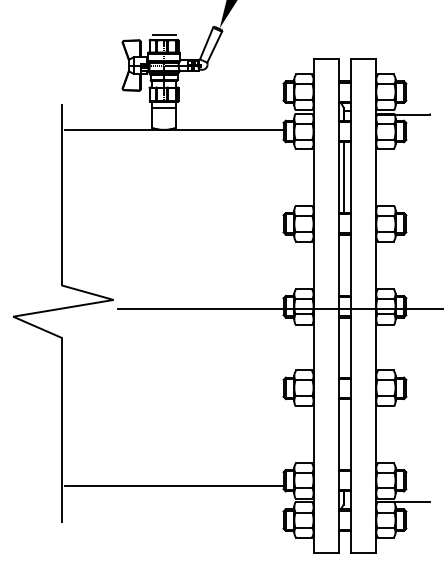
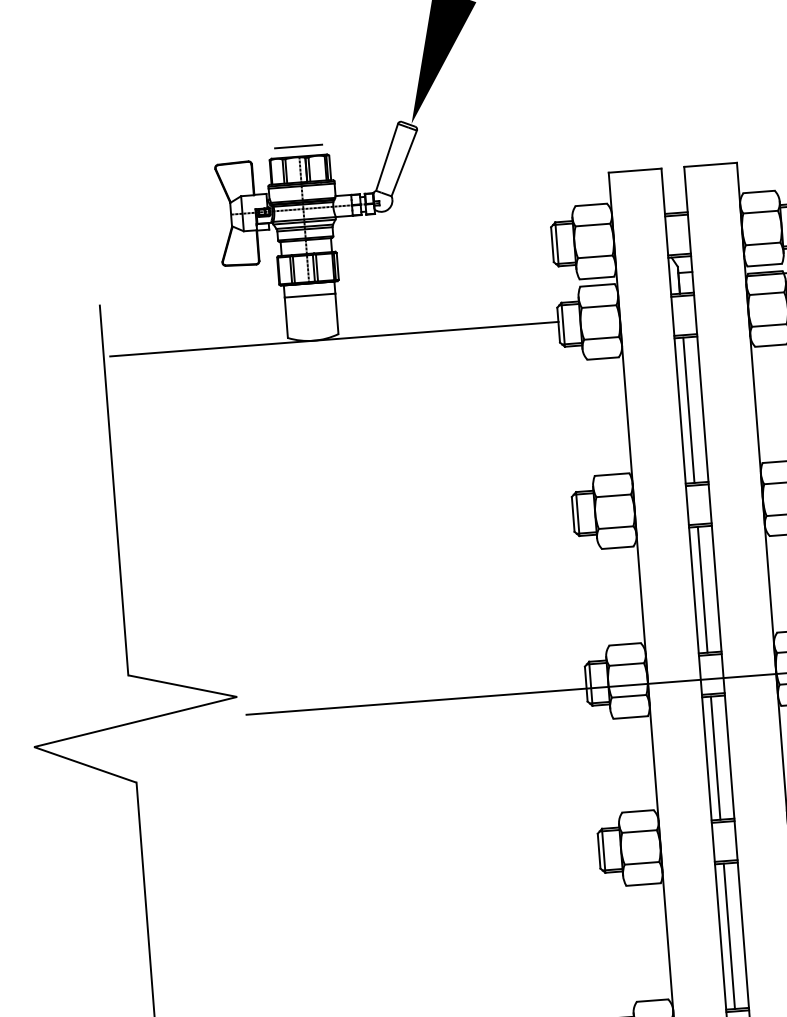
line: (343, 265) -> (702, 590), added
line: (343, 347) -> (715, 758), added
line: (343, 434) -> (729, 936), added

